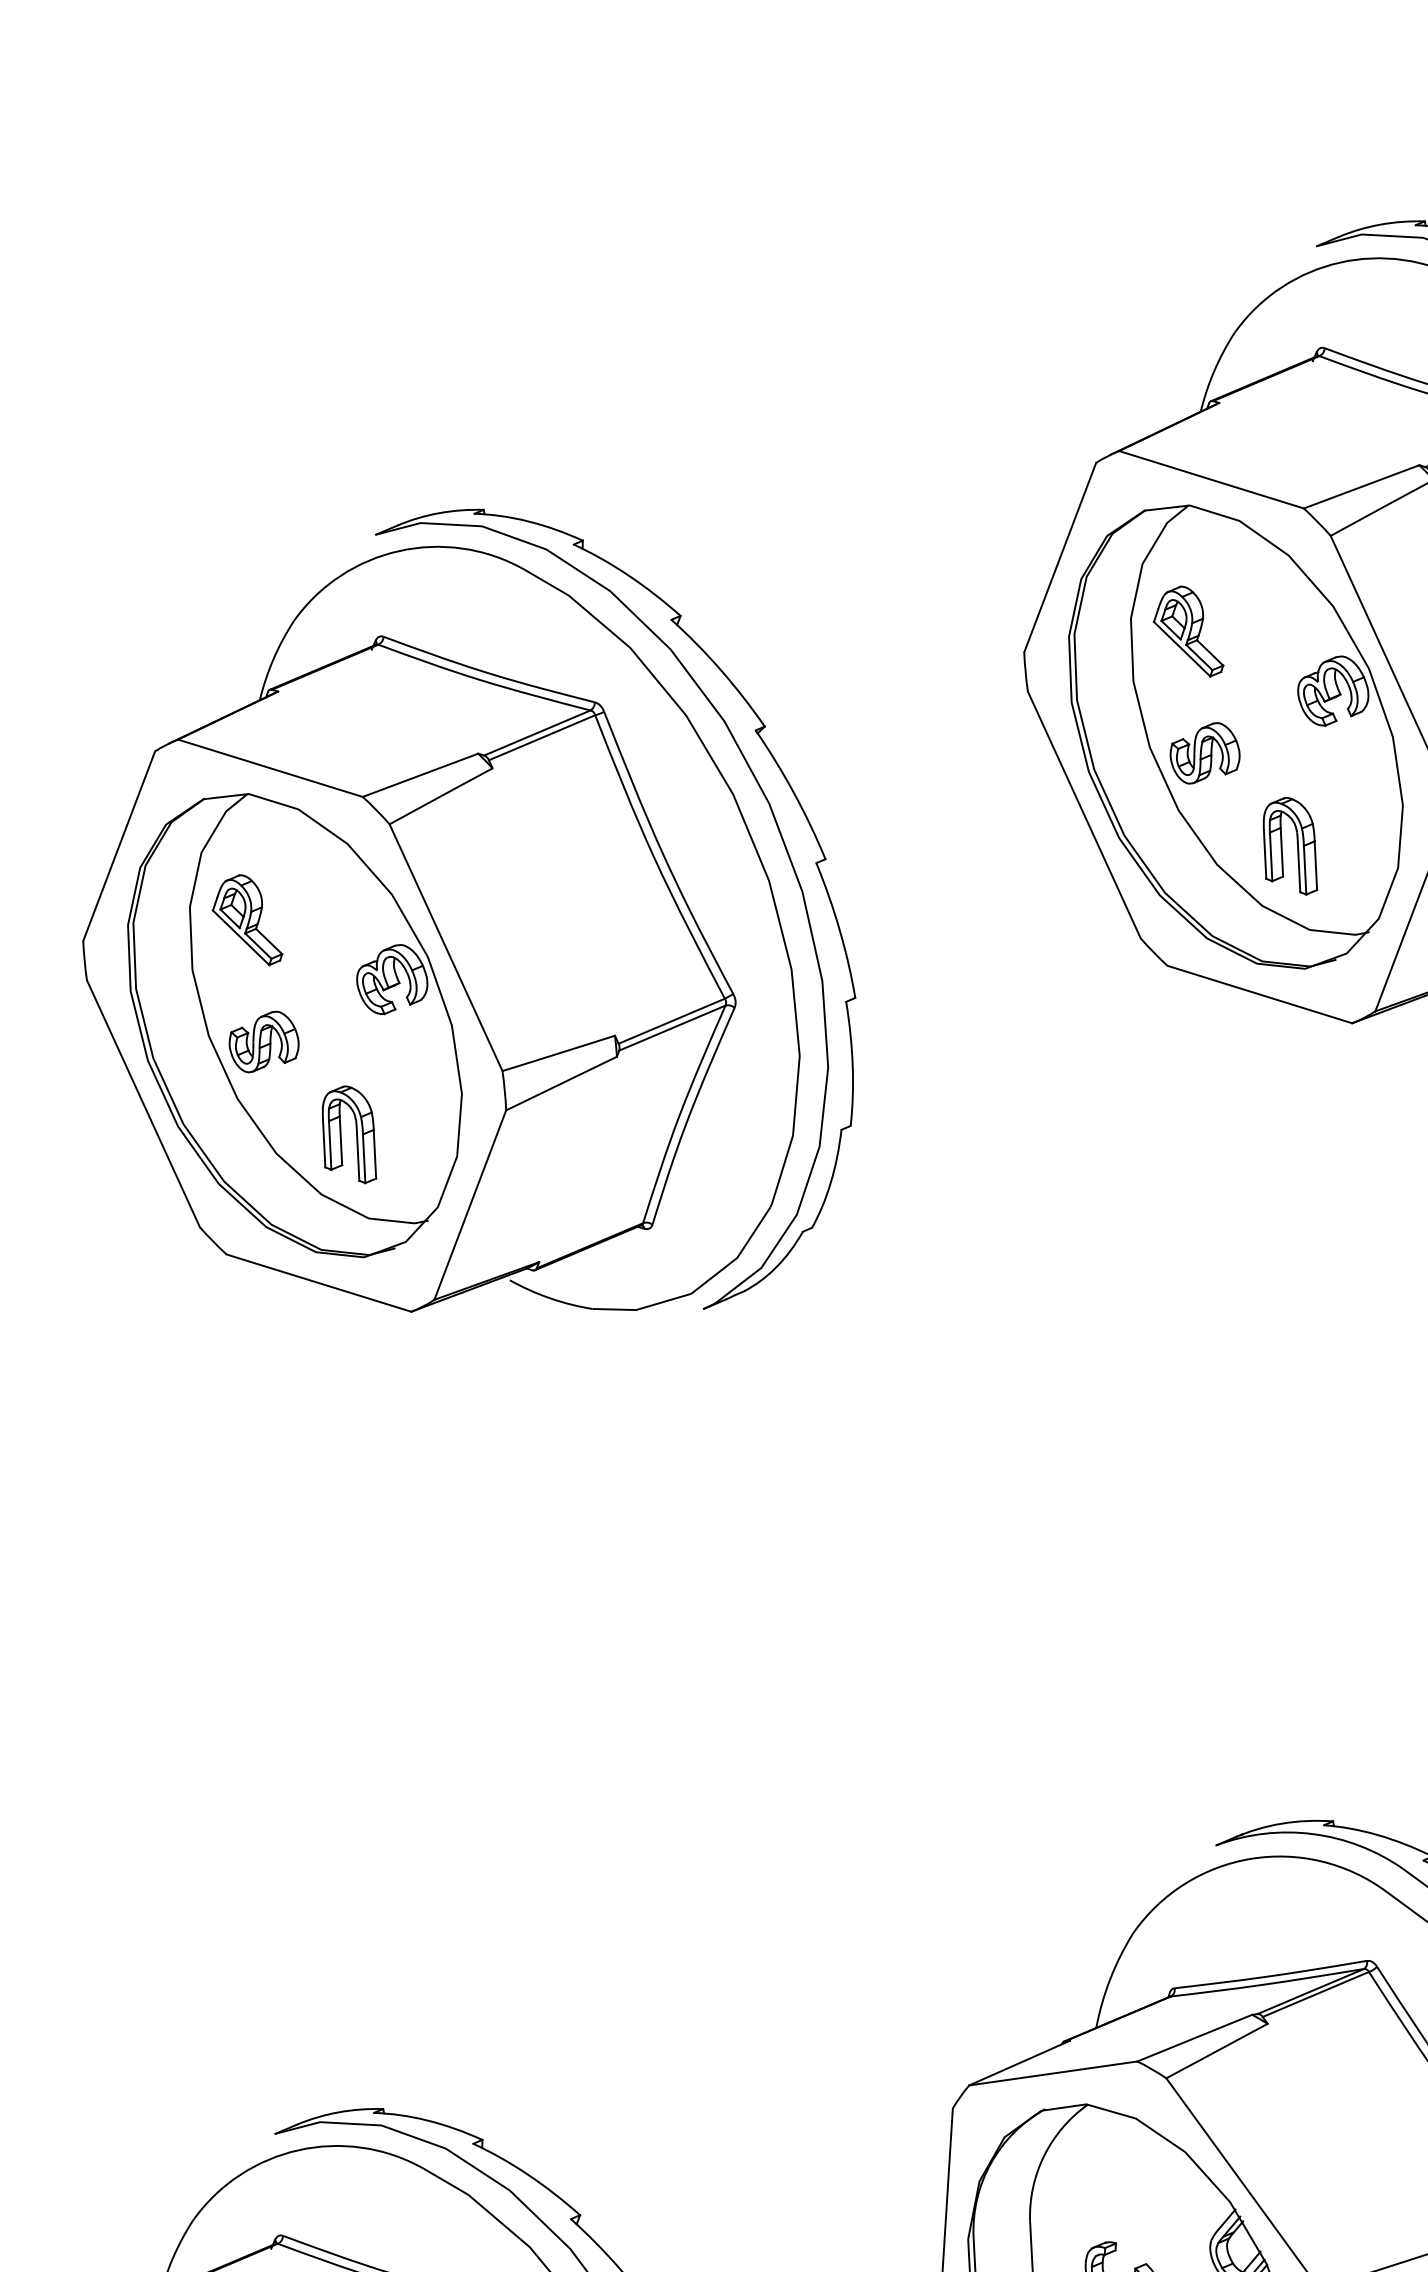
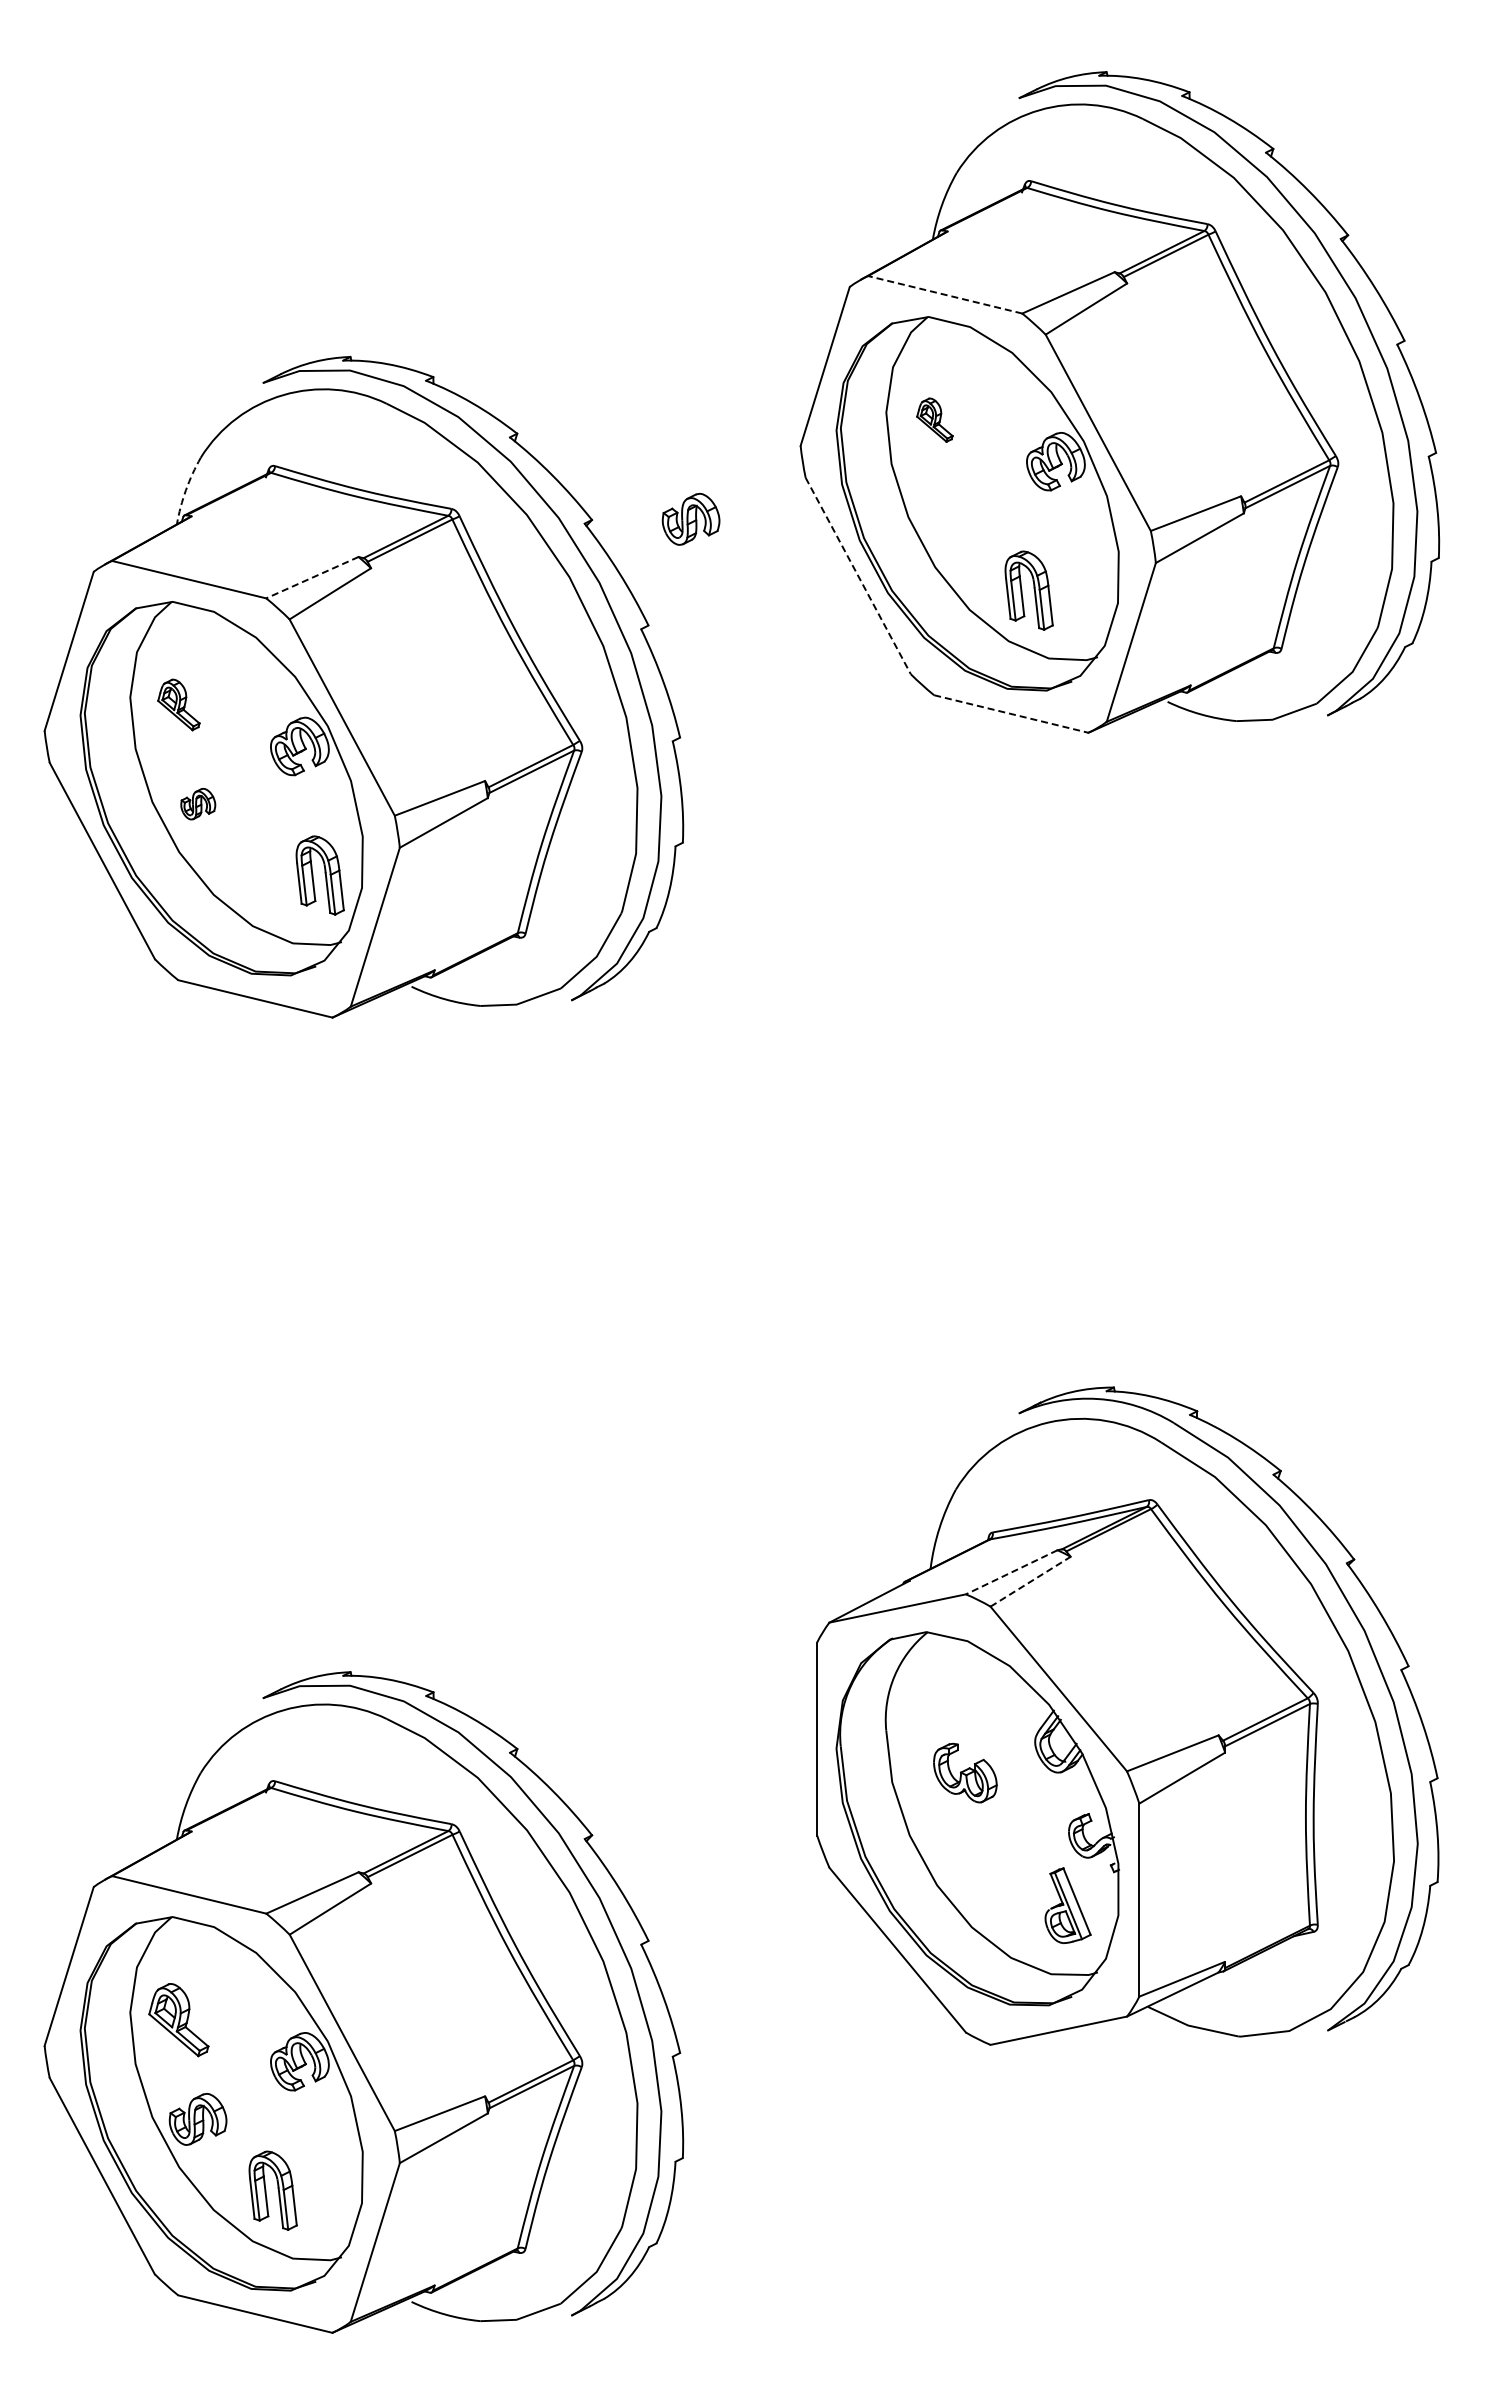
line: (1210, 479) -> (944, 294), solid -> dashed
part: (1188, 631) -> (934, 420), size x0.6
arc: (272, 659) -> (185, 490), solid -> dashed
part: (1204, 752) -> (690, 518), moved
line: (420, 775) -> (312, 577), solid -> dashed
line: (1084, 815) -> (858, 576), solid -> dashed
part: (248, 919) -> (178, 704), size x0.7
line: (1260, 995) -> (1011, 714), solid -> dashed
part: (264, 1041) -> (198, 803), size x0.6
part: (349, 1134) -> (319, 875), moved
line: (1194, 2038) -> (1011, 1572), solid -> dashed
line: (1218, 2050) -> (1031, 1581), solid -> dashed

